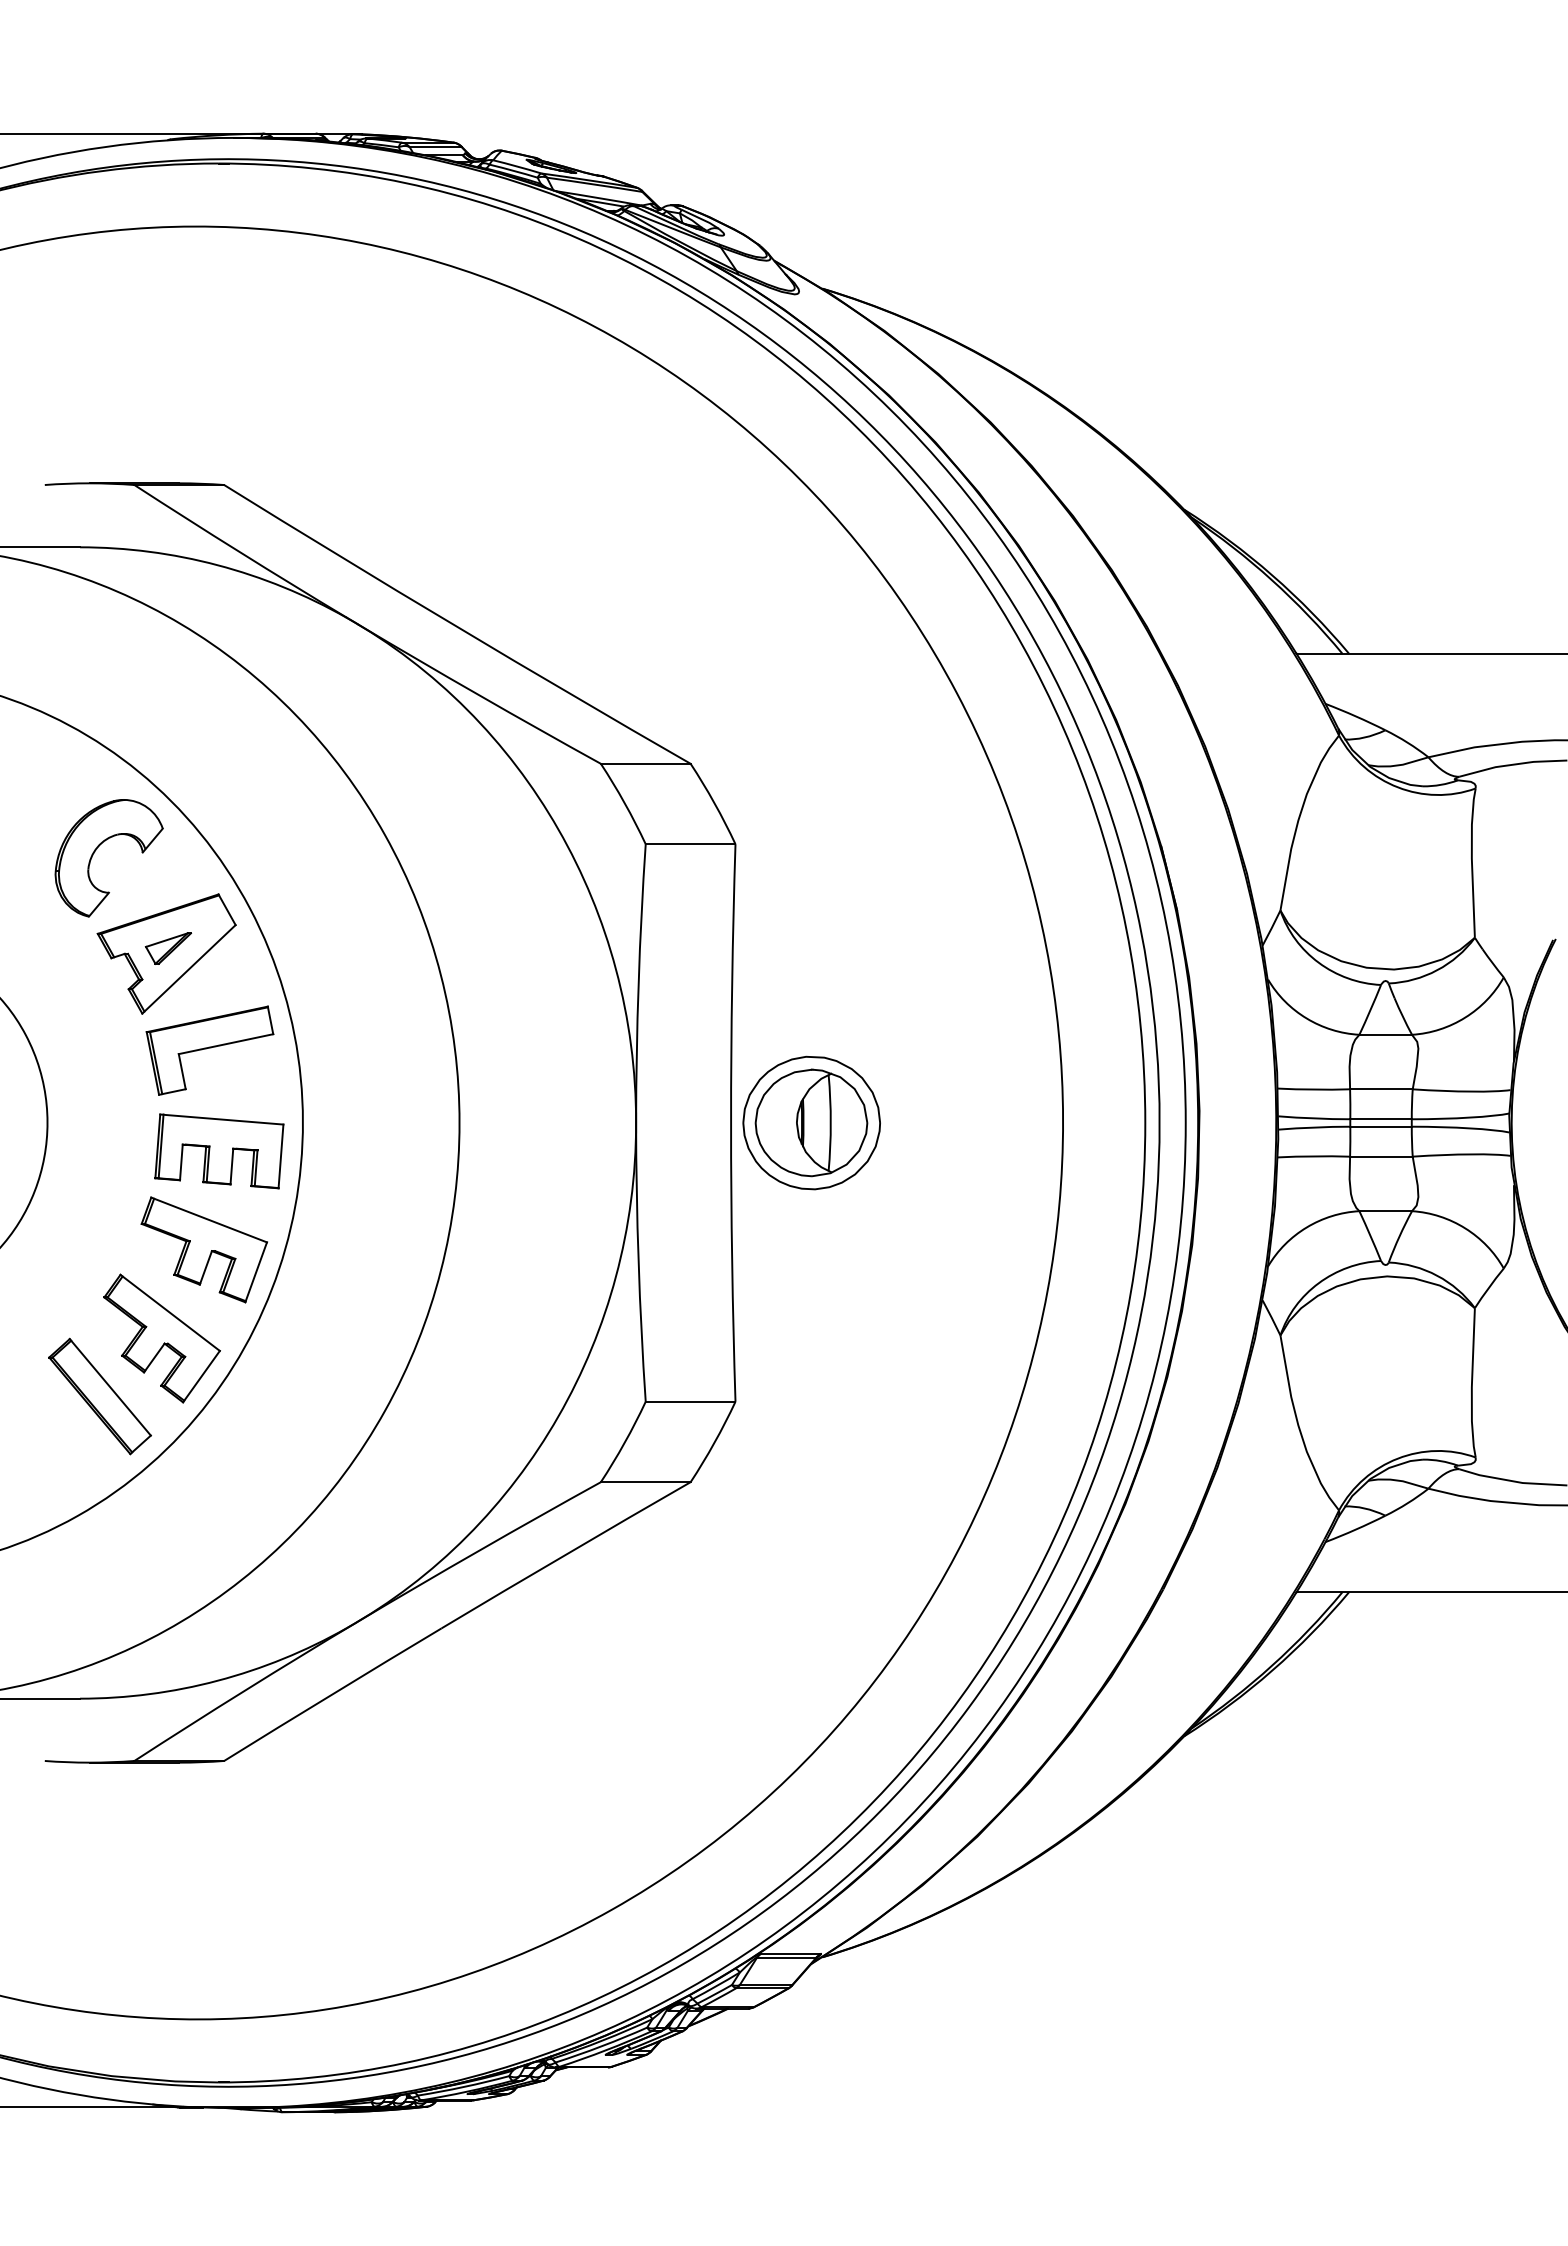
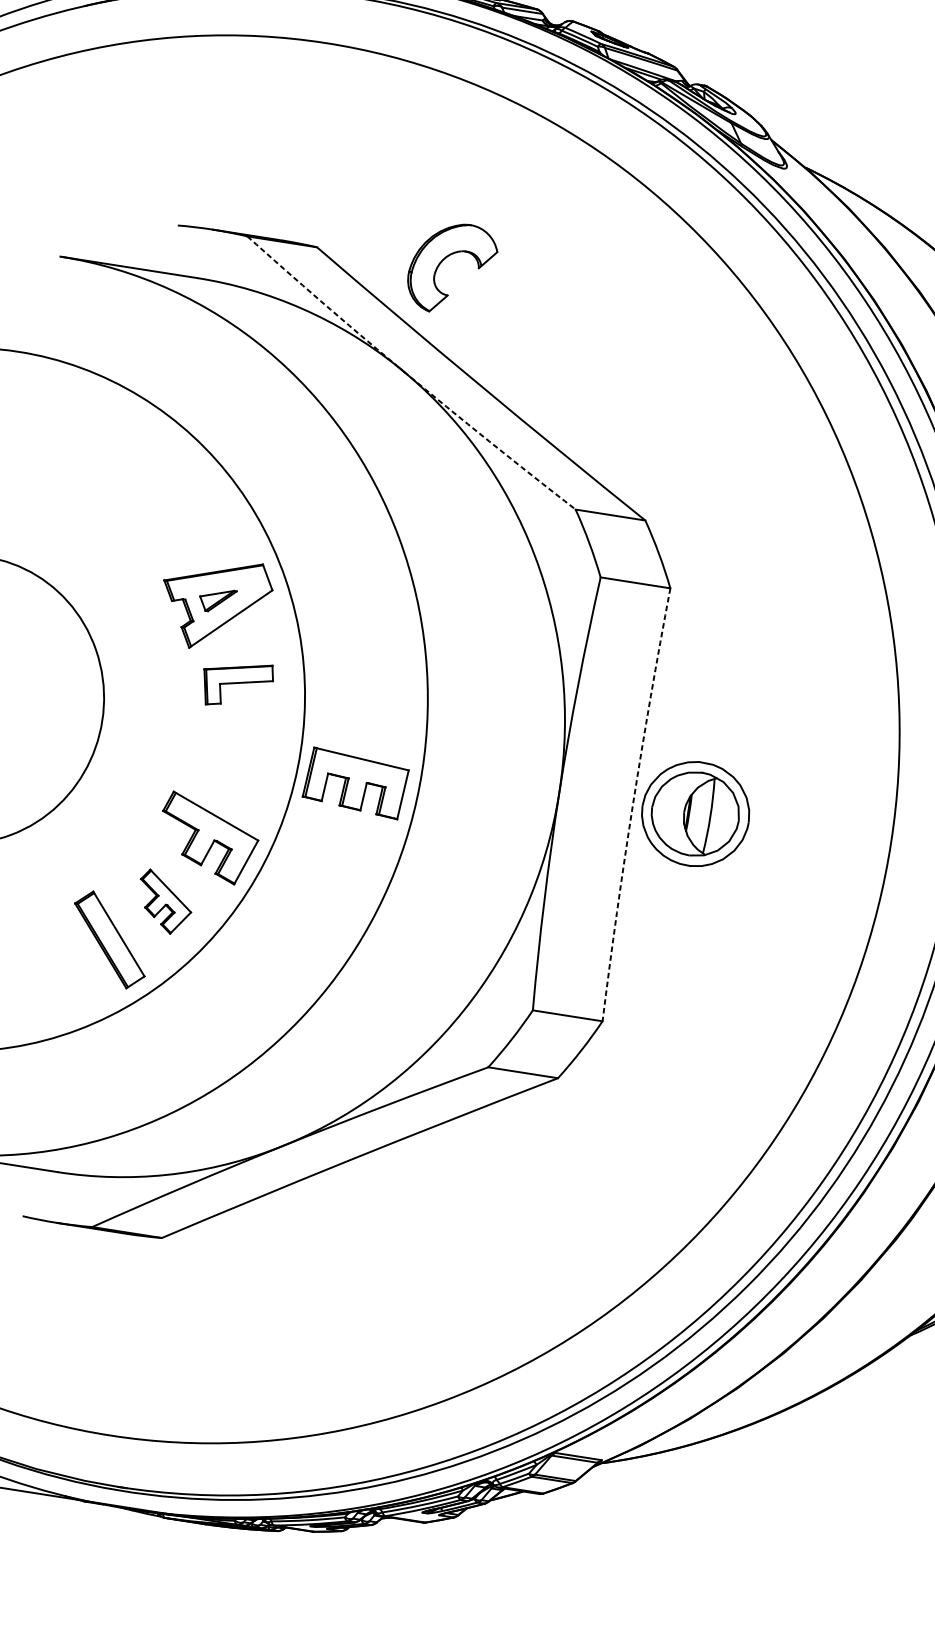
arc: (240, 552) -> (321, 301), solid -> dashed
arc: (478, 695) -> (488, 441), solid -> dashed
part: (96, 850) -> (443, 261), moved
part: (209, 1050) -> (236, 684), size x0.7
arc: (731, 1123) -> (633, 804), solid -> dashed
part: (219, 1151) -> (355, 783), moved
part: (161, 1338) -> (164, 902), size x0.6

